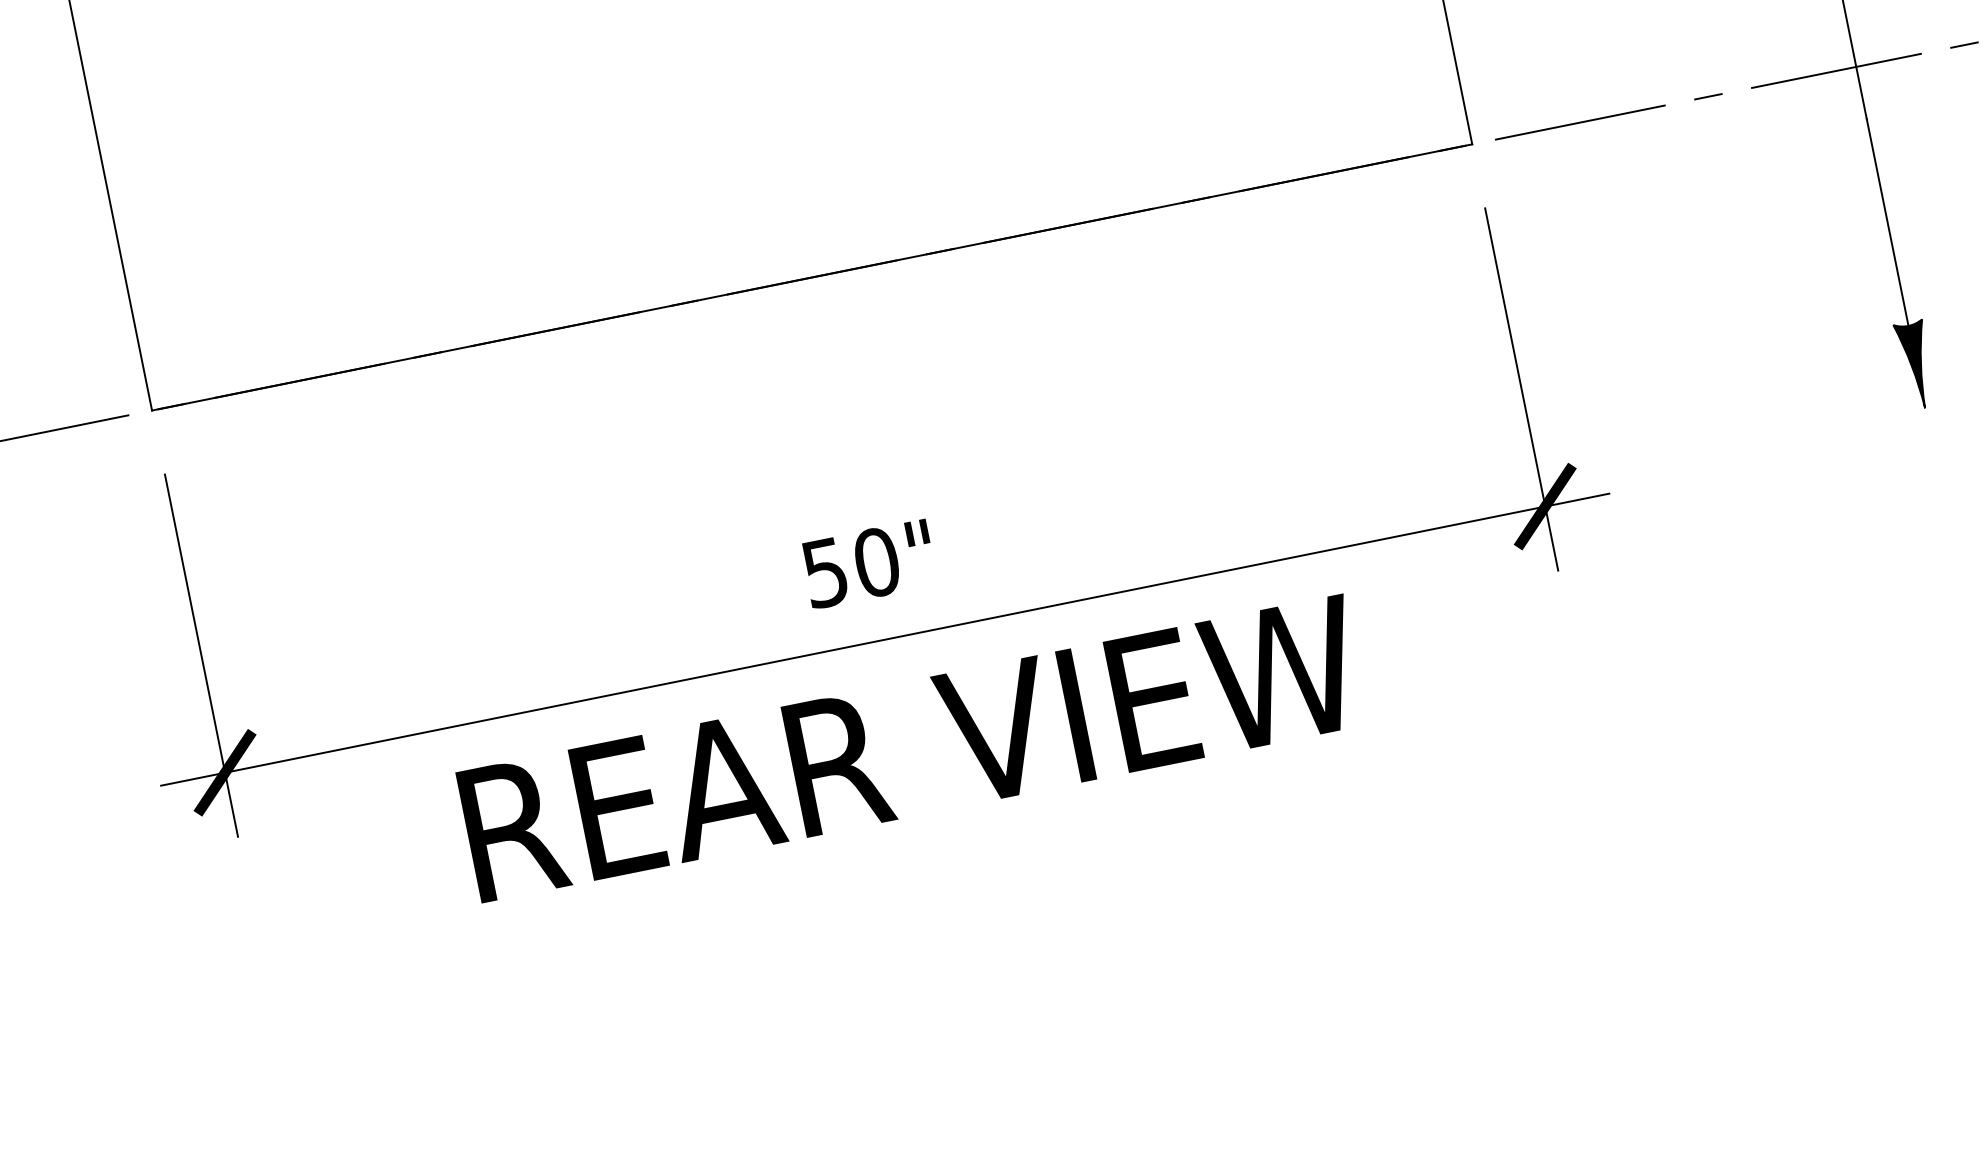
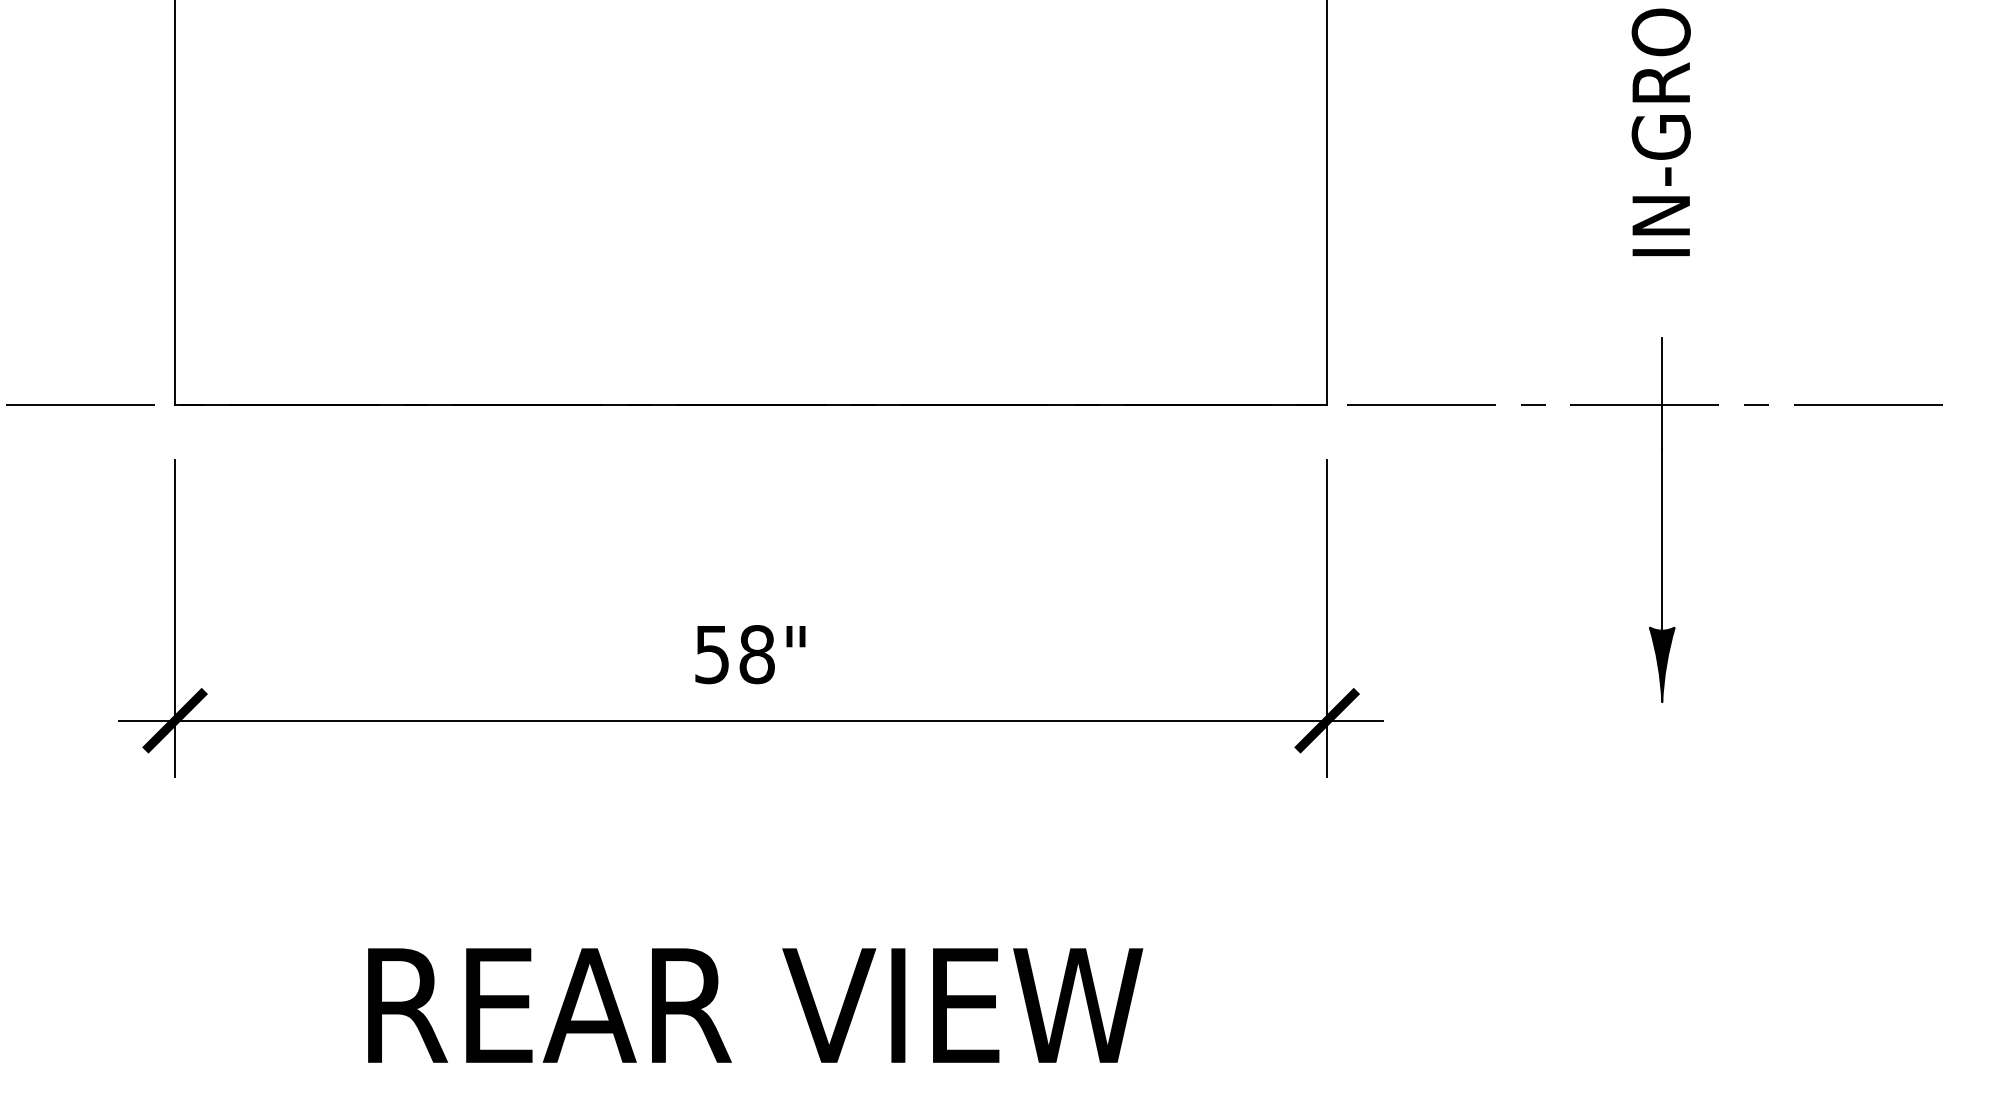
text: (877, 562) -> (757, 654), 50" -> 58"
text: (912, 748) -> (755, 1005), moved

